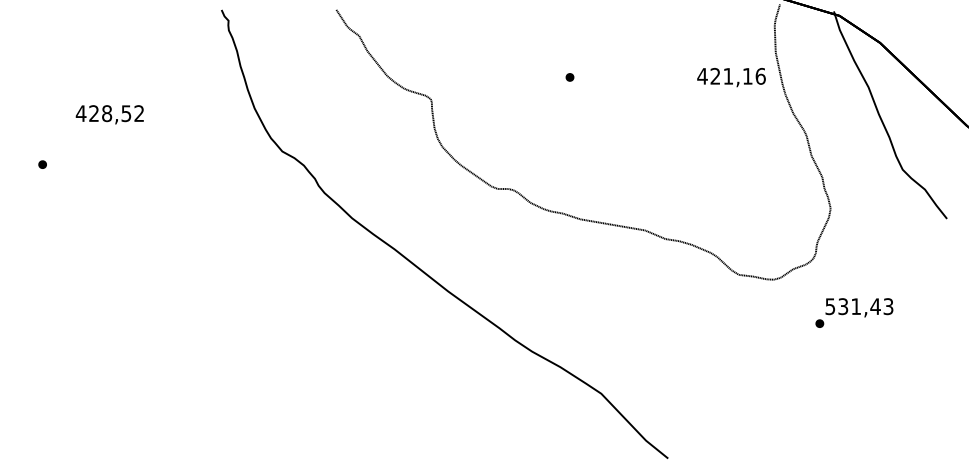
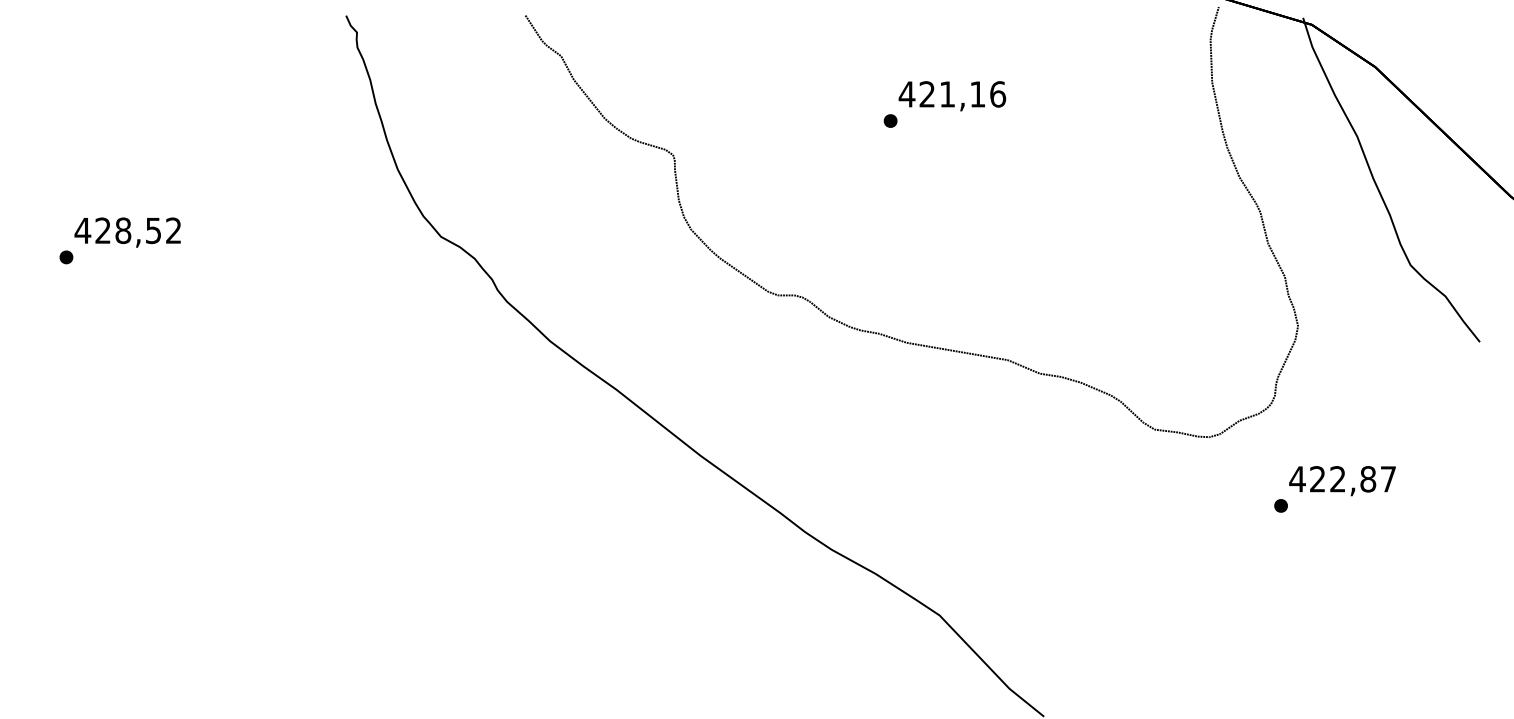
text: (731, 77) -> (952, 96), moved
text: (109, 114) -> (127, 232), moved
text: (859, 306) -> (1343, 479), 531,43 -> 422,87

